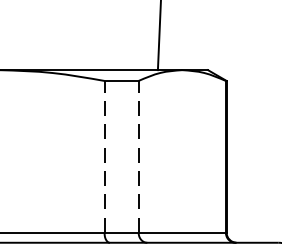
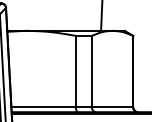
line: (103, 156) -> (75, 71), dashed -> solid
line: (137, 156) -> (91, 71), dashed -> solid

